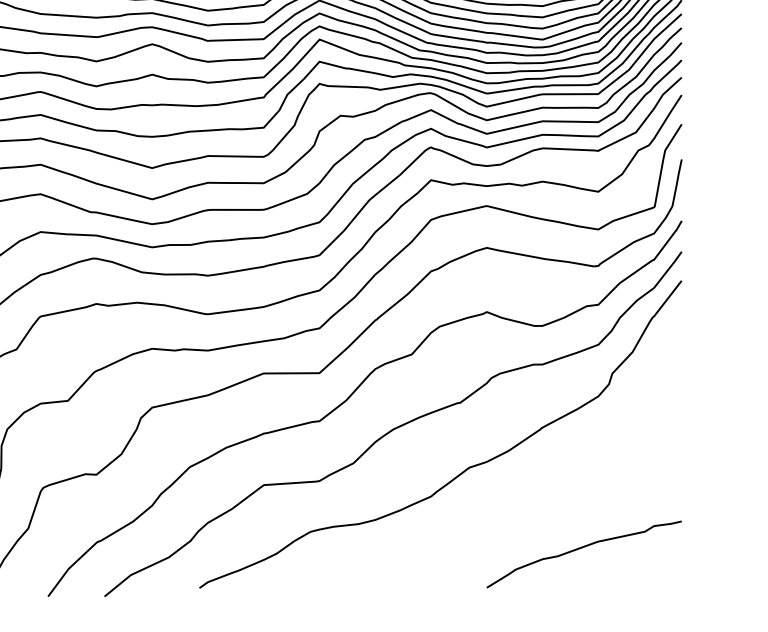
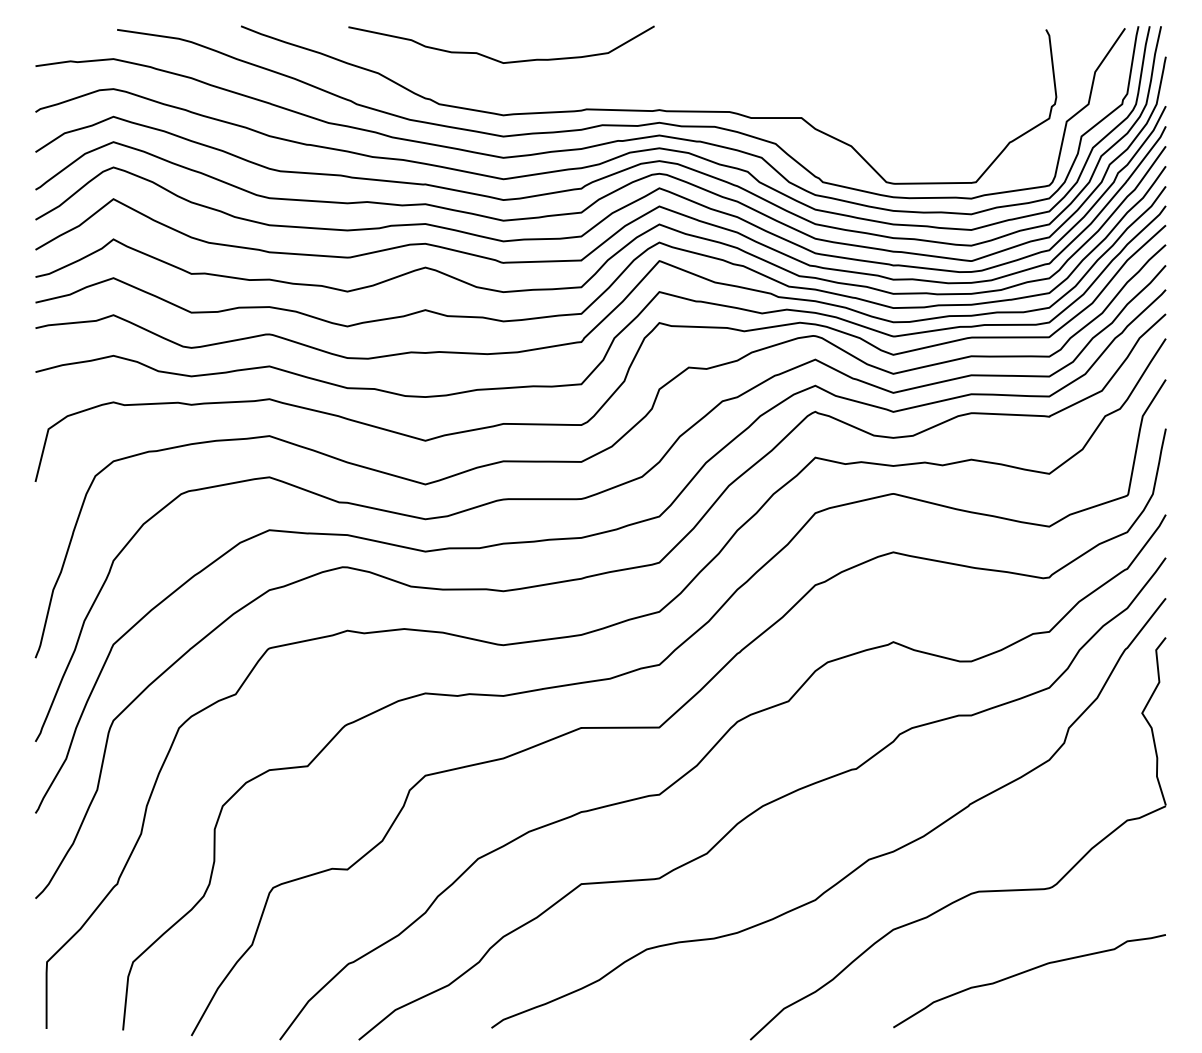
part: (542, 491) -> (971, 892), added

